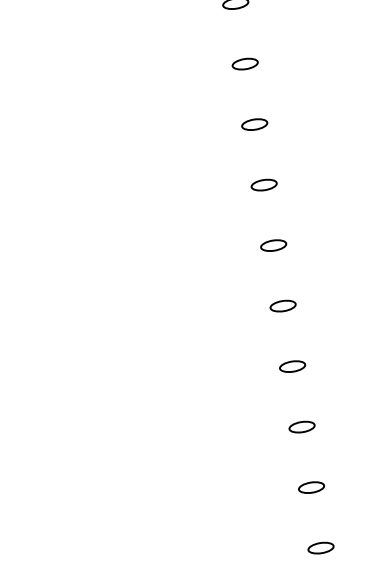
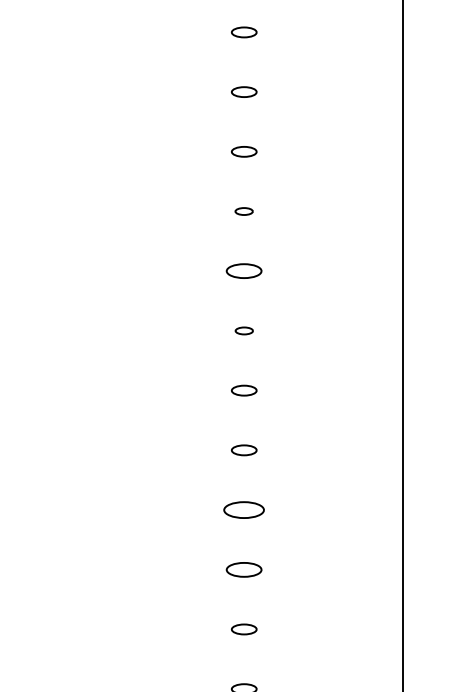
part: (244, 64) -> (243, 211), size x0.7
part: (255, 124) -> (244, 271), size x1.4
part: (264, 184) -> (244, 330), size x0.7
part: (292, 366) -> (244, 509), size x1.6
part: (302, 426) -> (244, 569), size x1.4

